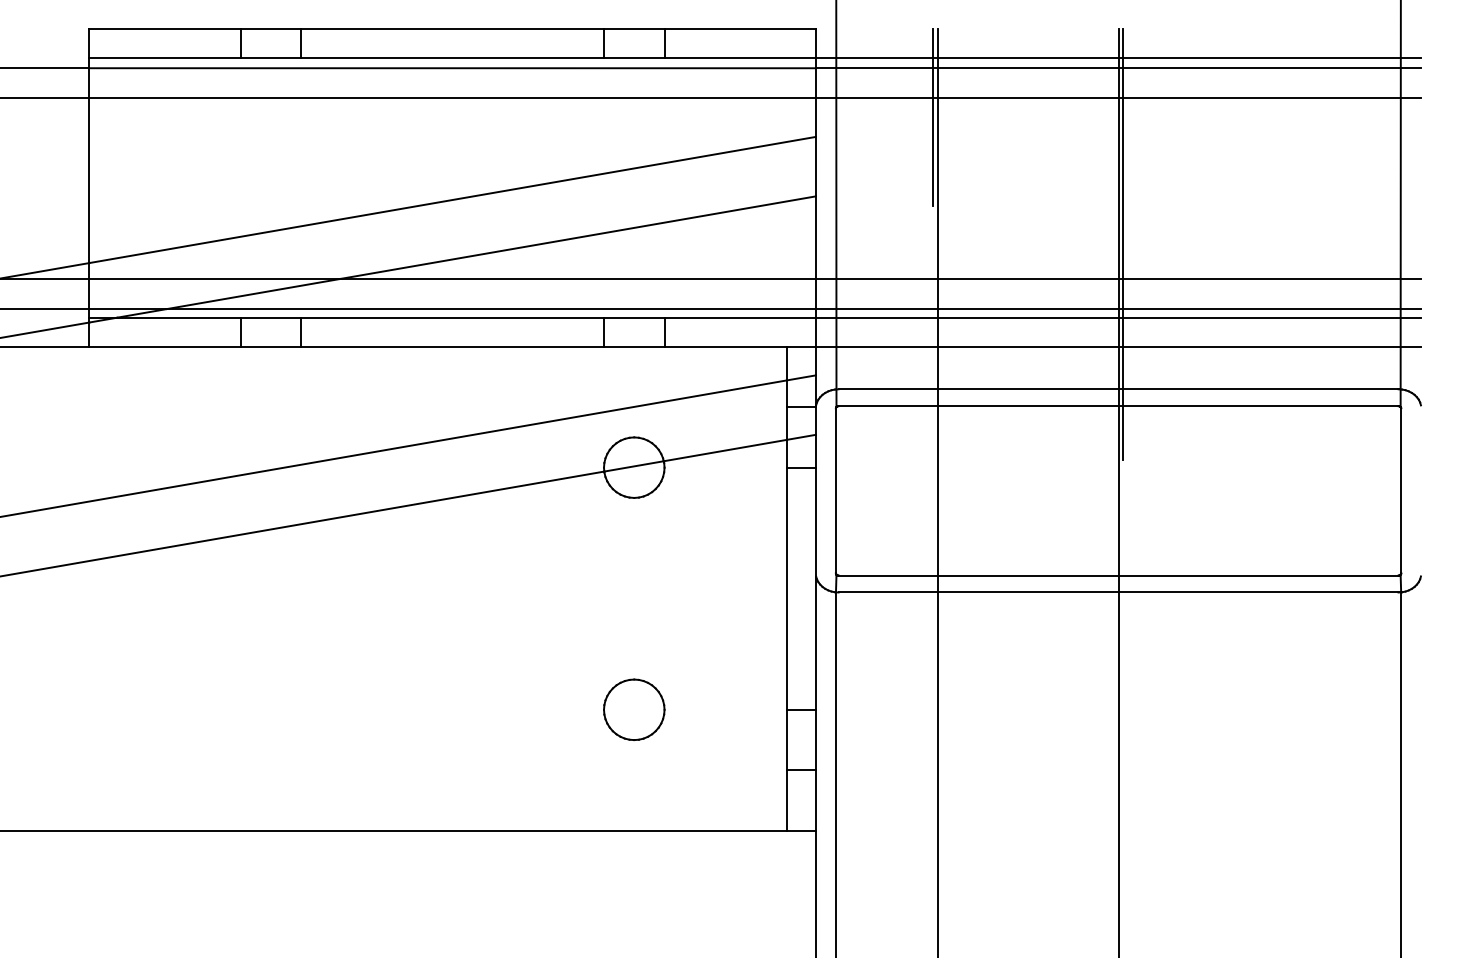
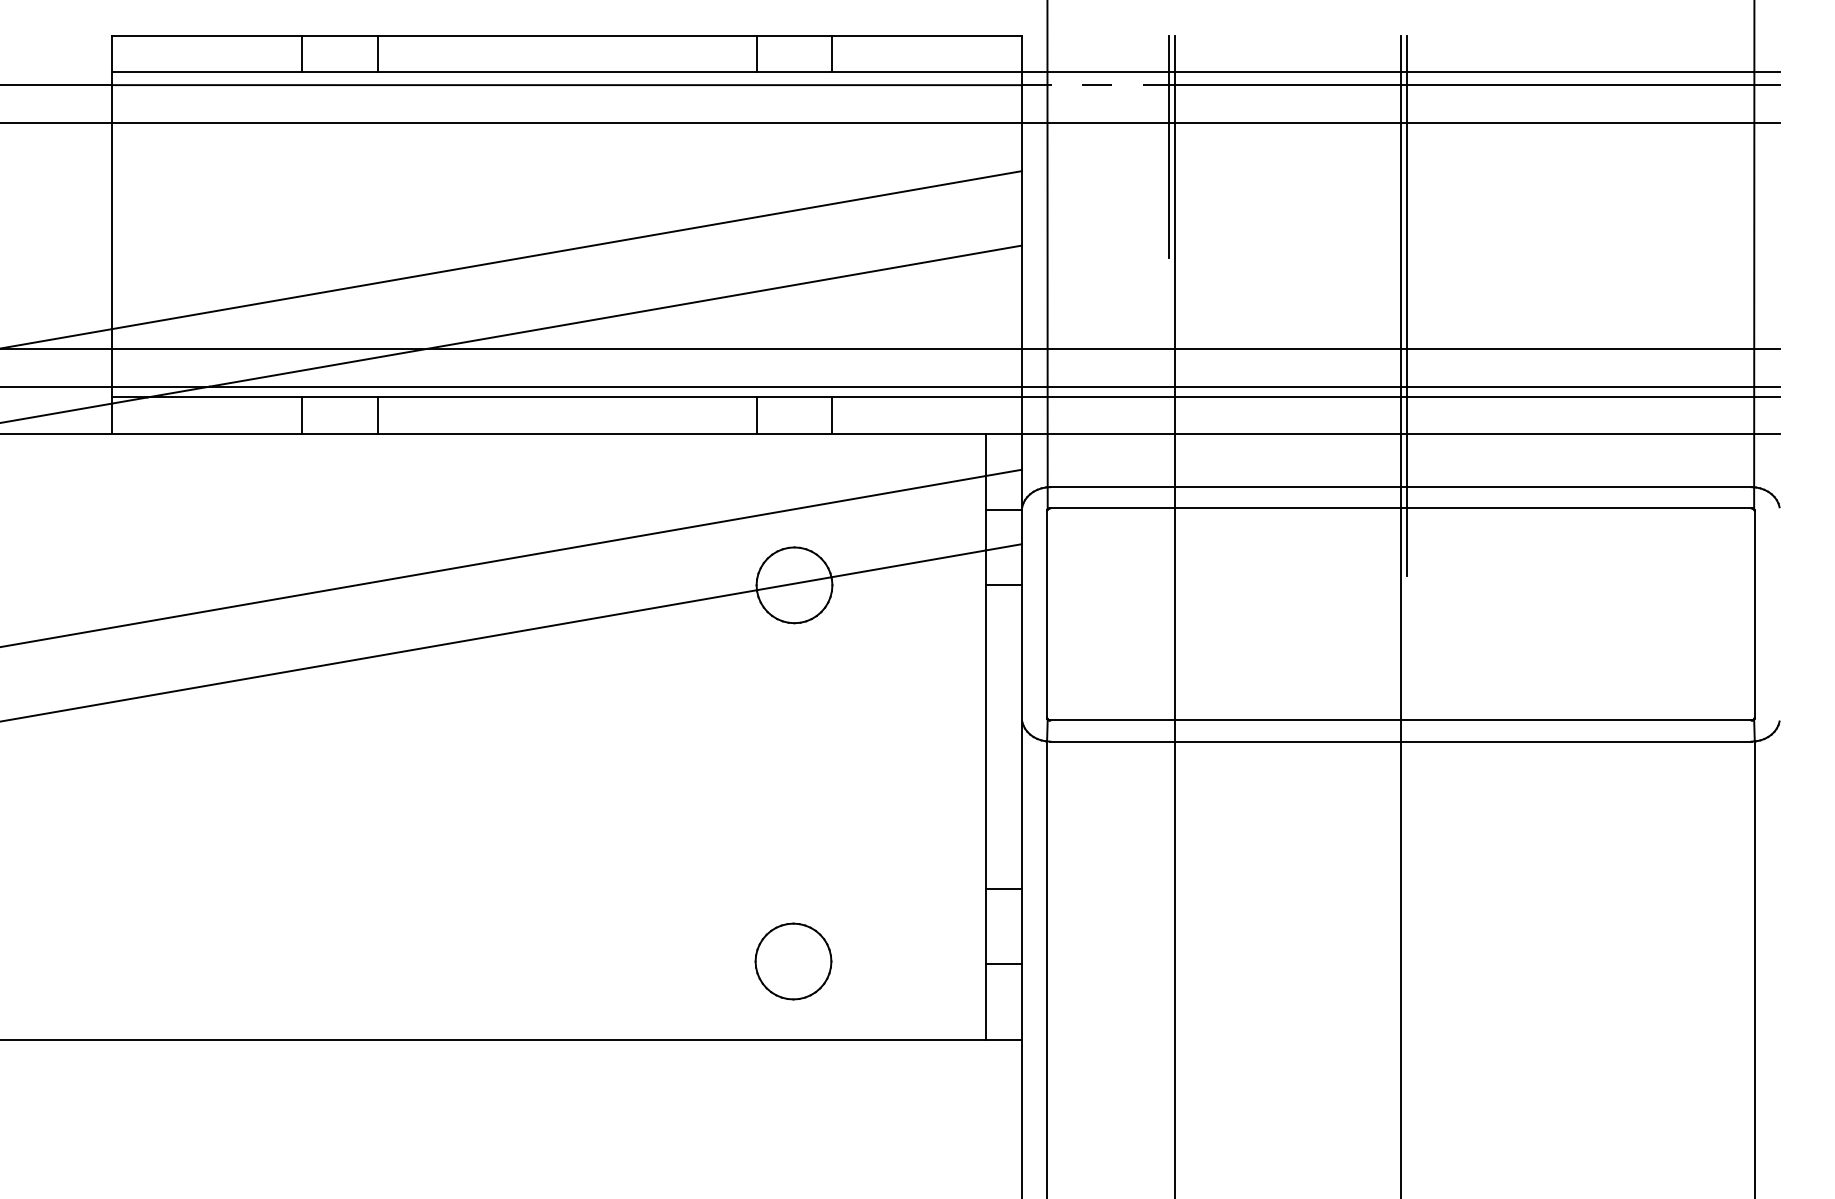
line: (874, 68) -> (1095, 85), solid -> dashed
part: (634, 709) -> (793, 961), moved

